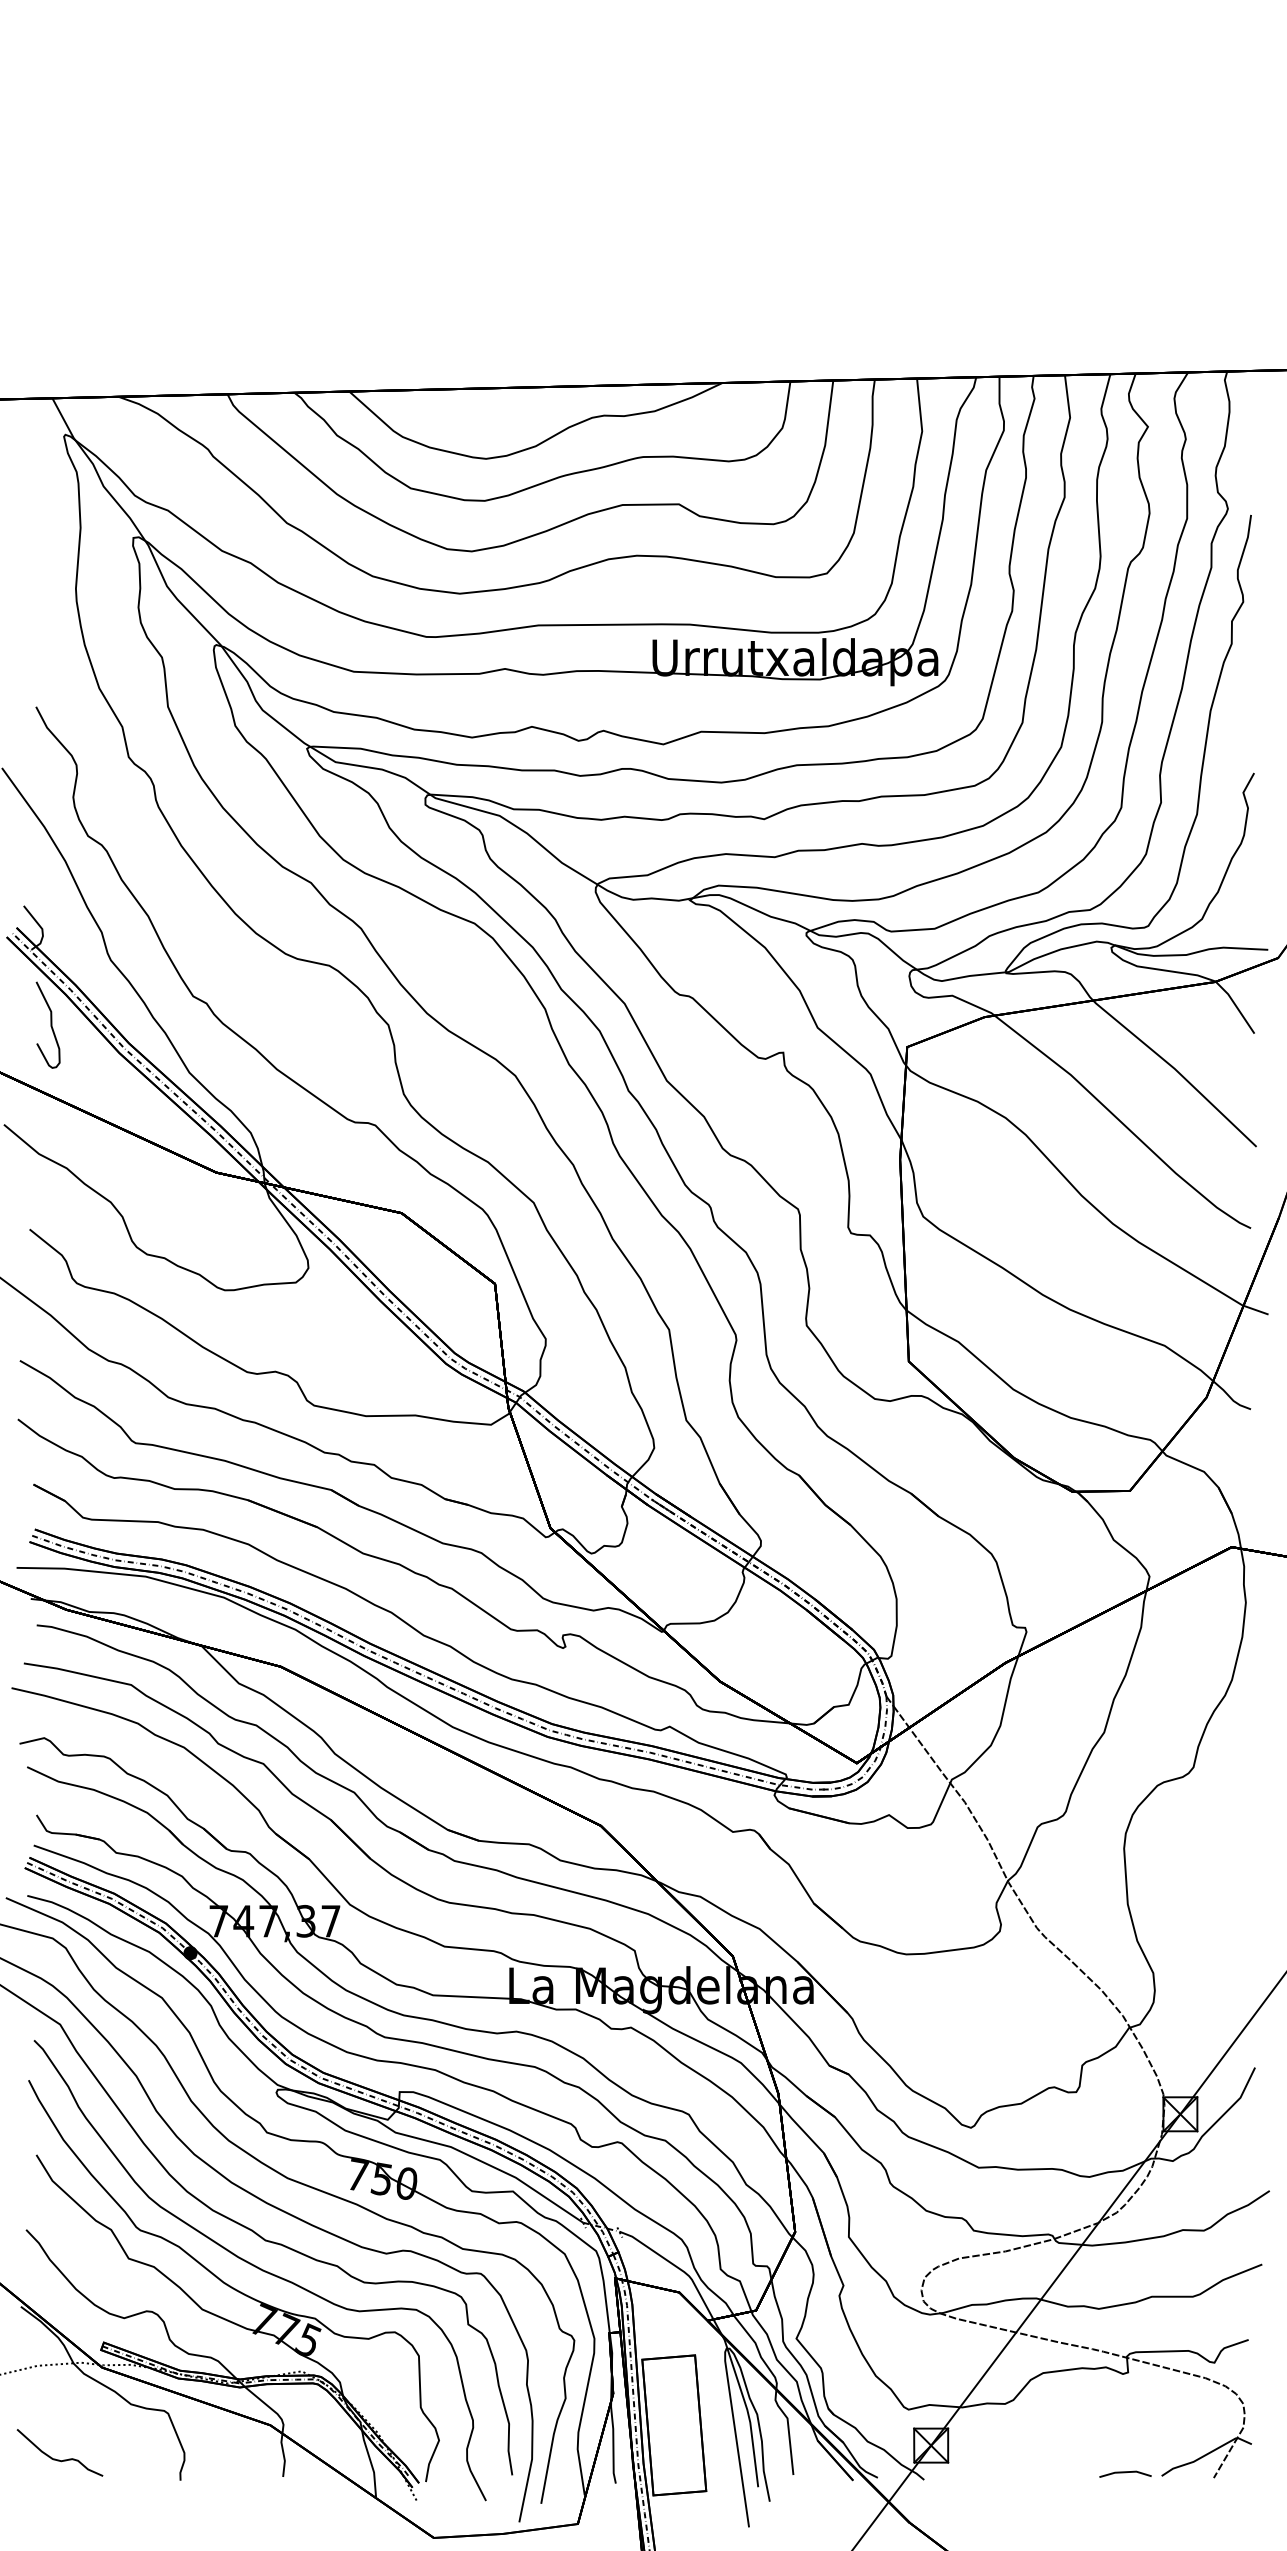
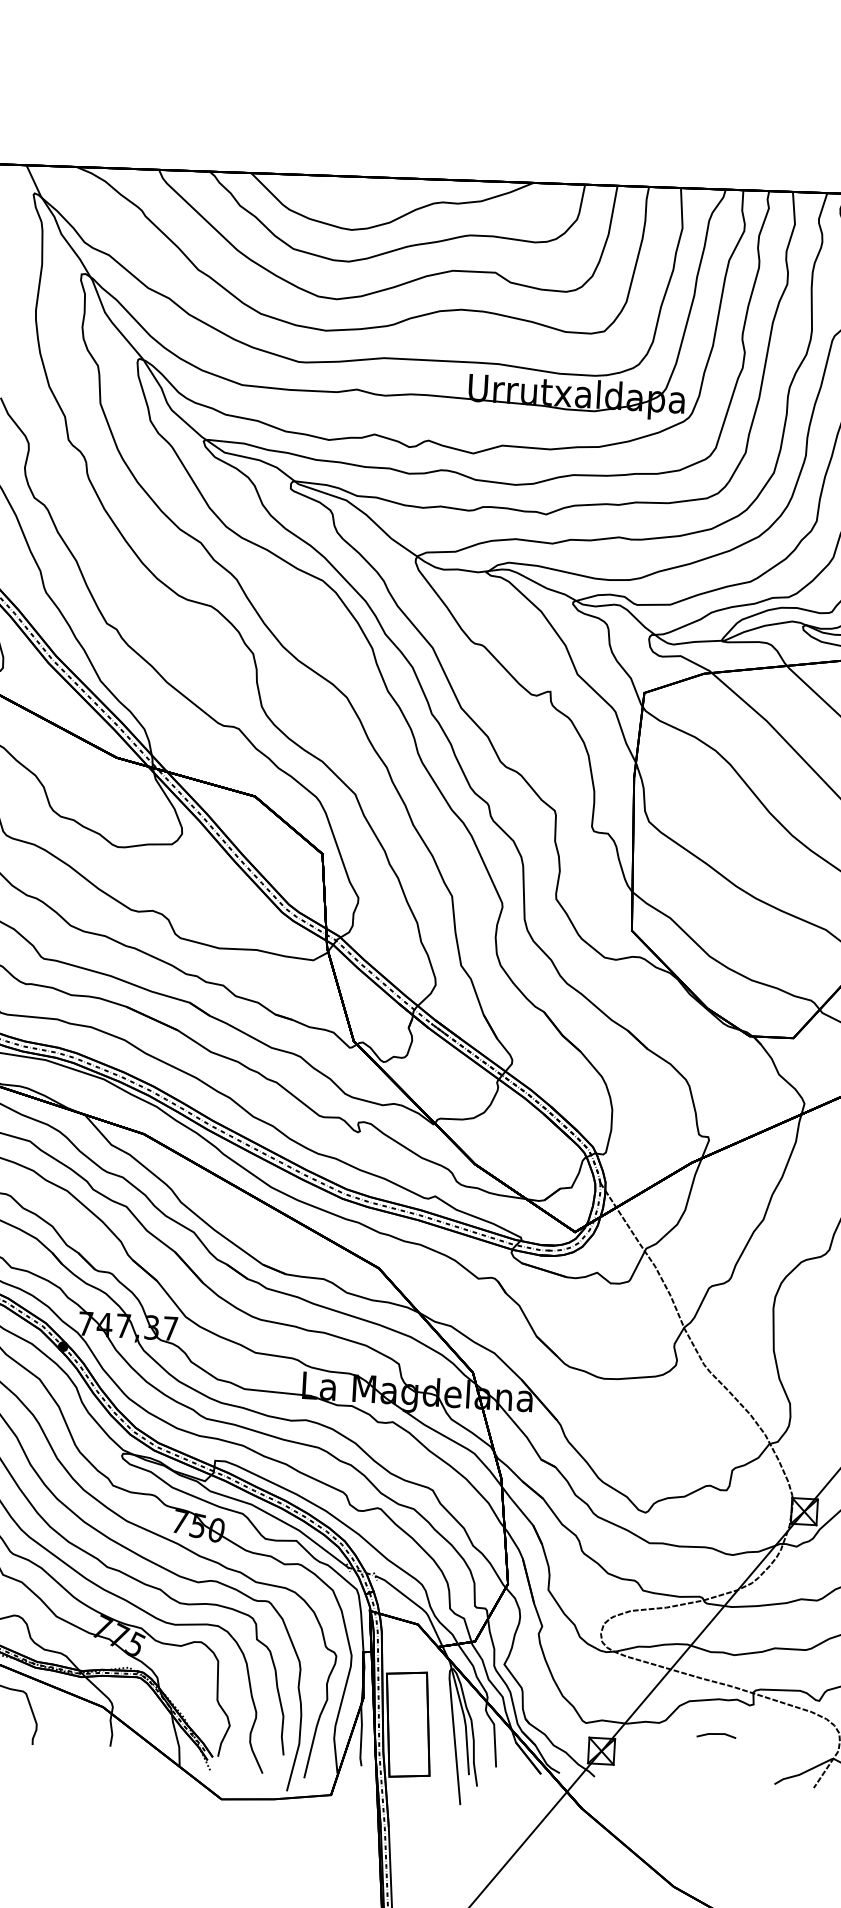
line: (1125, 2473) -> (716, 1735), moved

